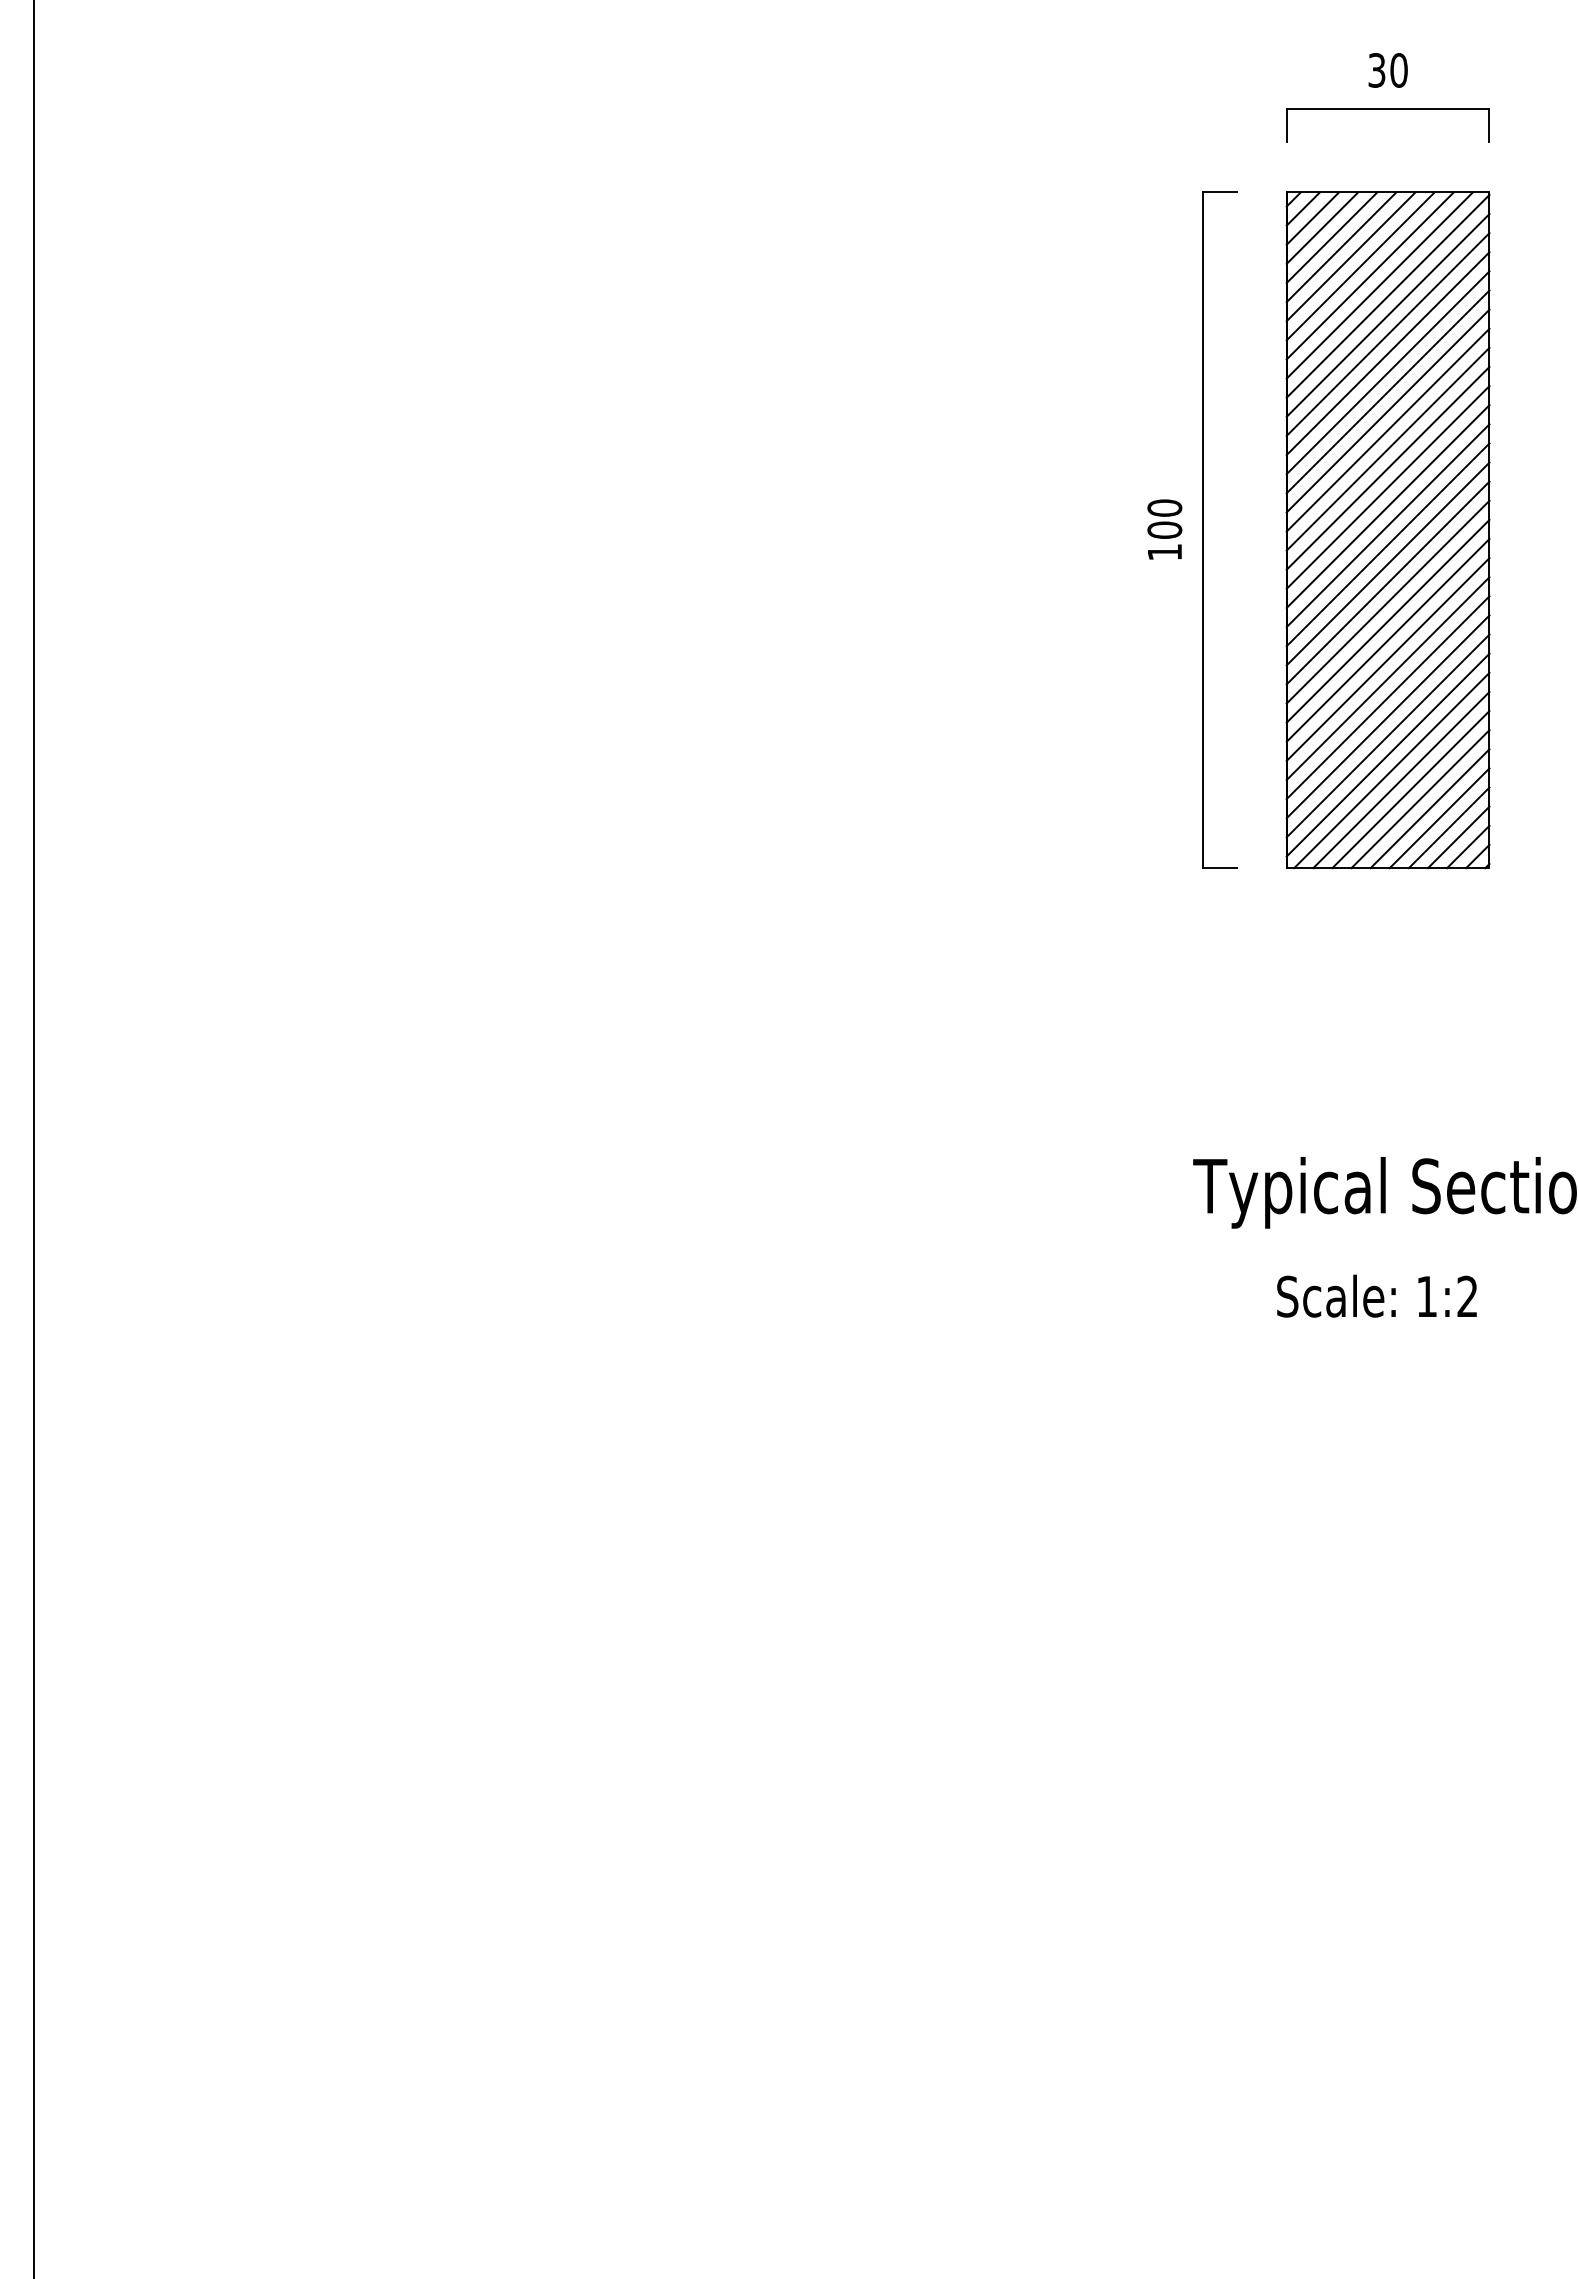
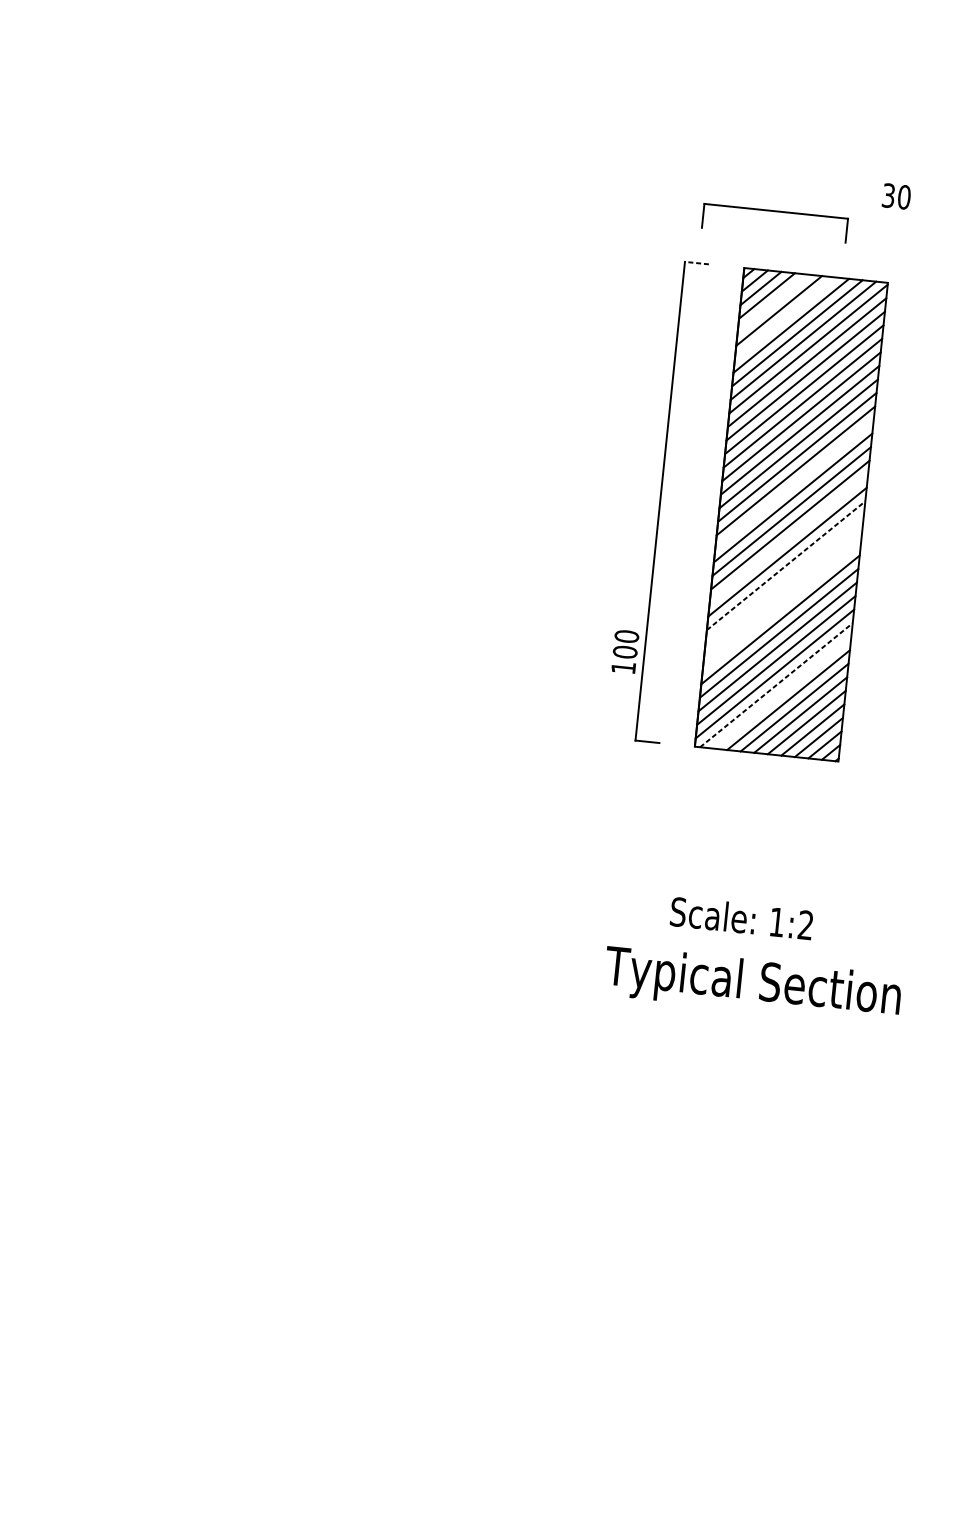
text: (1387, 70) -> (896, 196), moved
part: (1387, 109) -> (775, 211), moved
line: (1219, 192) -> (696, 263), solid -> dashed
line: (1331, 237) -> (772, 303), removed
line: (1350, 256) -> (784, 318), removed
line: (1387, 487) -> (794, 484), removed
text: (1164, 529) -> (625, 651), moved
line: (1387, 563) -> (788, 538), removed
line: (1388, 601) -> (786, 565), solid -> dashed
line: (1387, 620) -> (784, 578), removed
line: (1387, 640) -> (782, 592), removed
line: (1387, 659) -> (781, 606), removed
line: (1392, 770) -> (776, 685), solid -> dashed
line: (1401, 780) -> (782, 692), removed
text: (1376, 1295) -> (741, 917), moved

